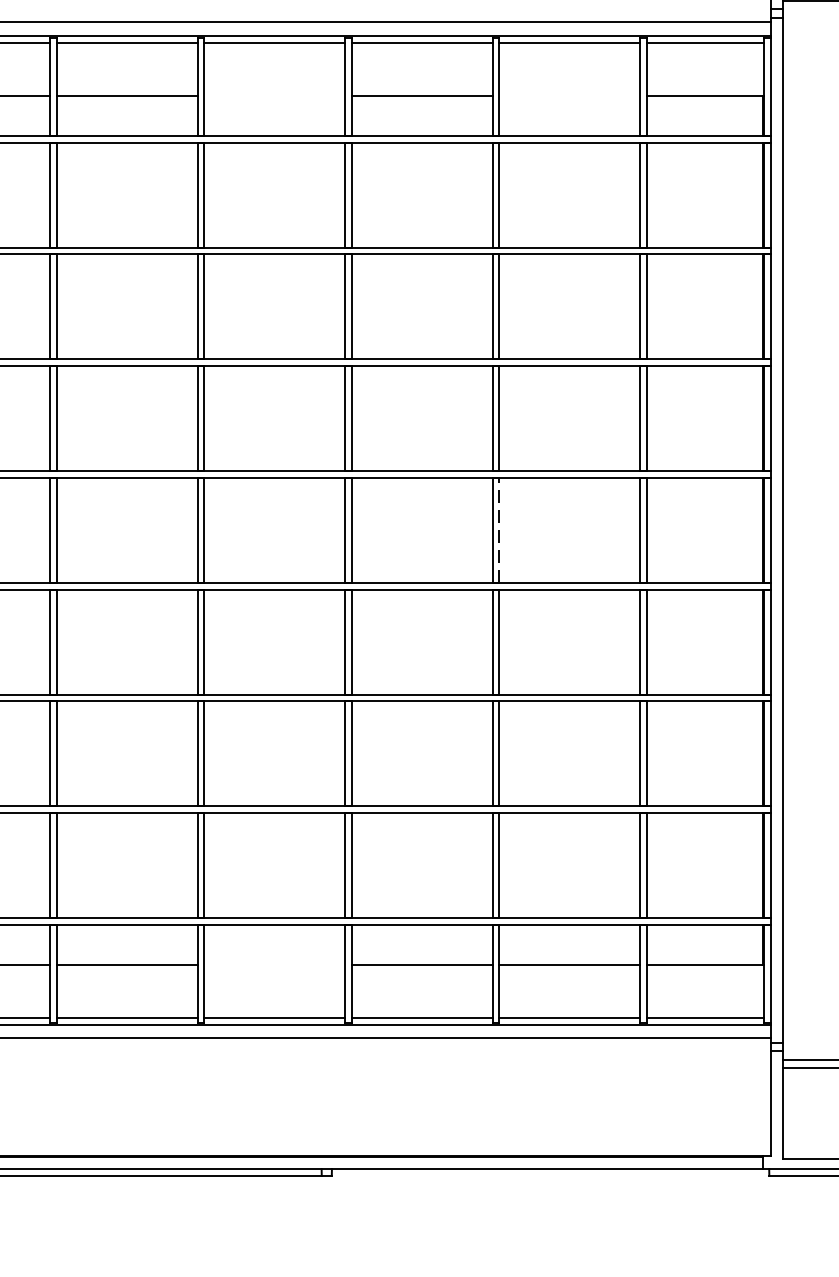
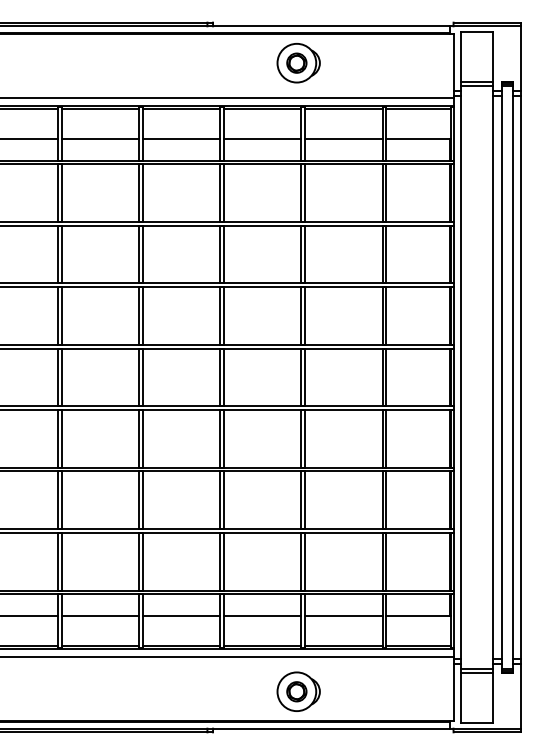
line: (274, 95) -> (181, 138), added
line: (569, 95) -> (343, 138), added
line: (500, 530) -> (305, 377), dashed -> solid
line: (274, 965) -> (181, 616), added
part: (487, 1101) -> (298, 691), added

